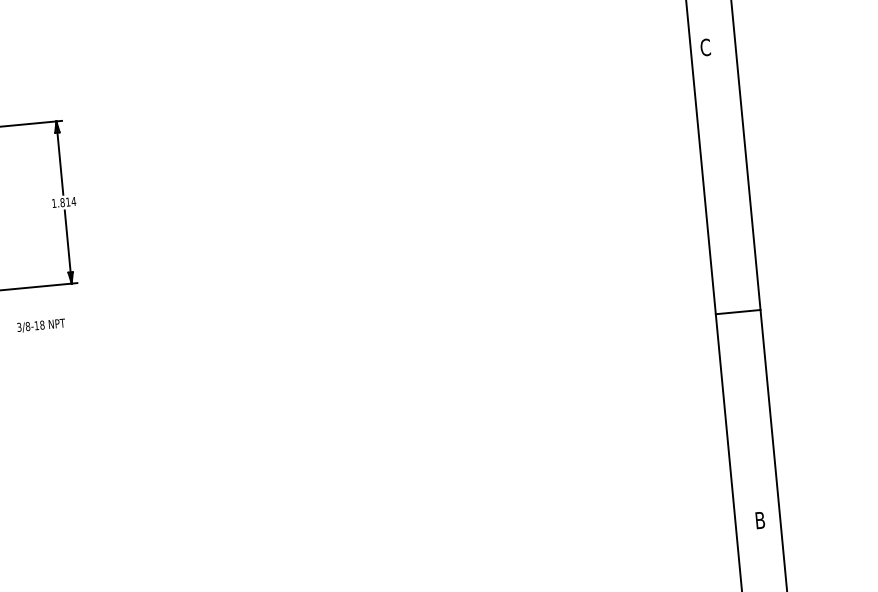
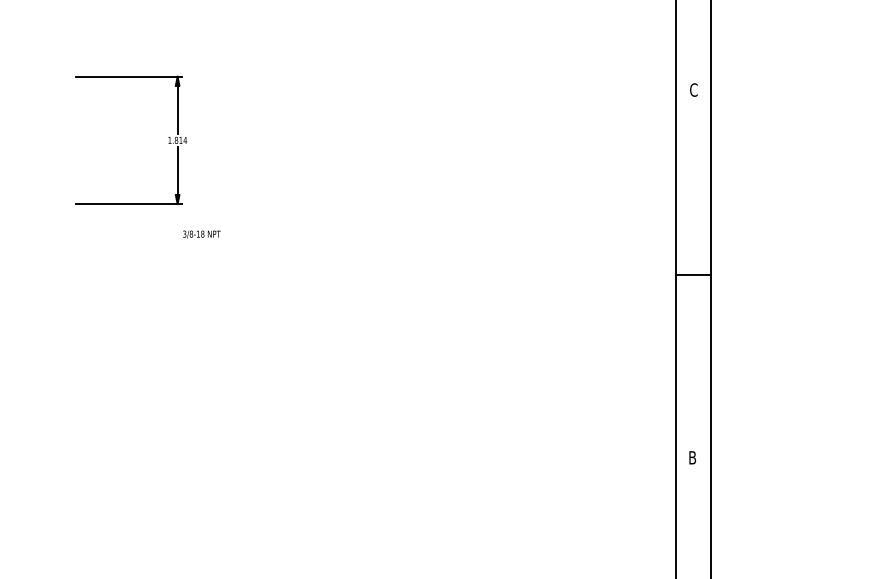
text: (705, 46) -> (693, 89), moved
text: (40, 325) -> (201, 234), moved
text: (760, 520) -> (692, 457), moved

